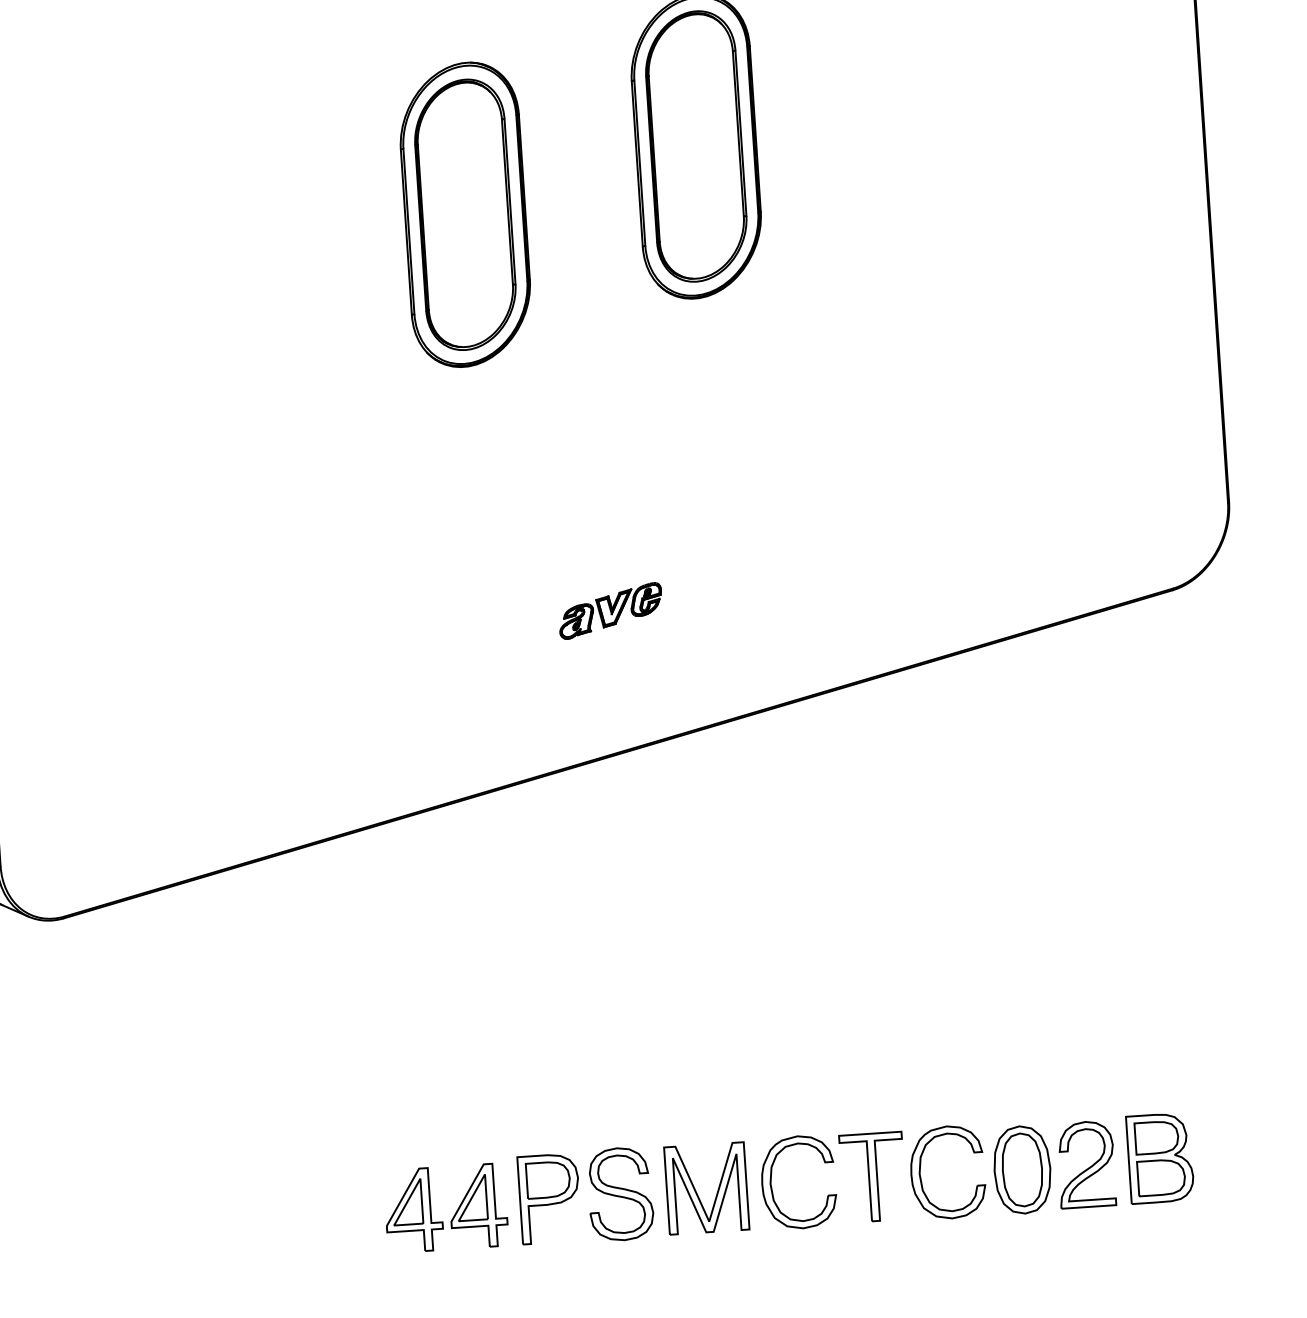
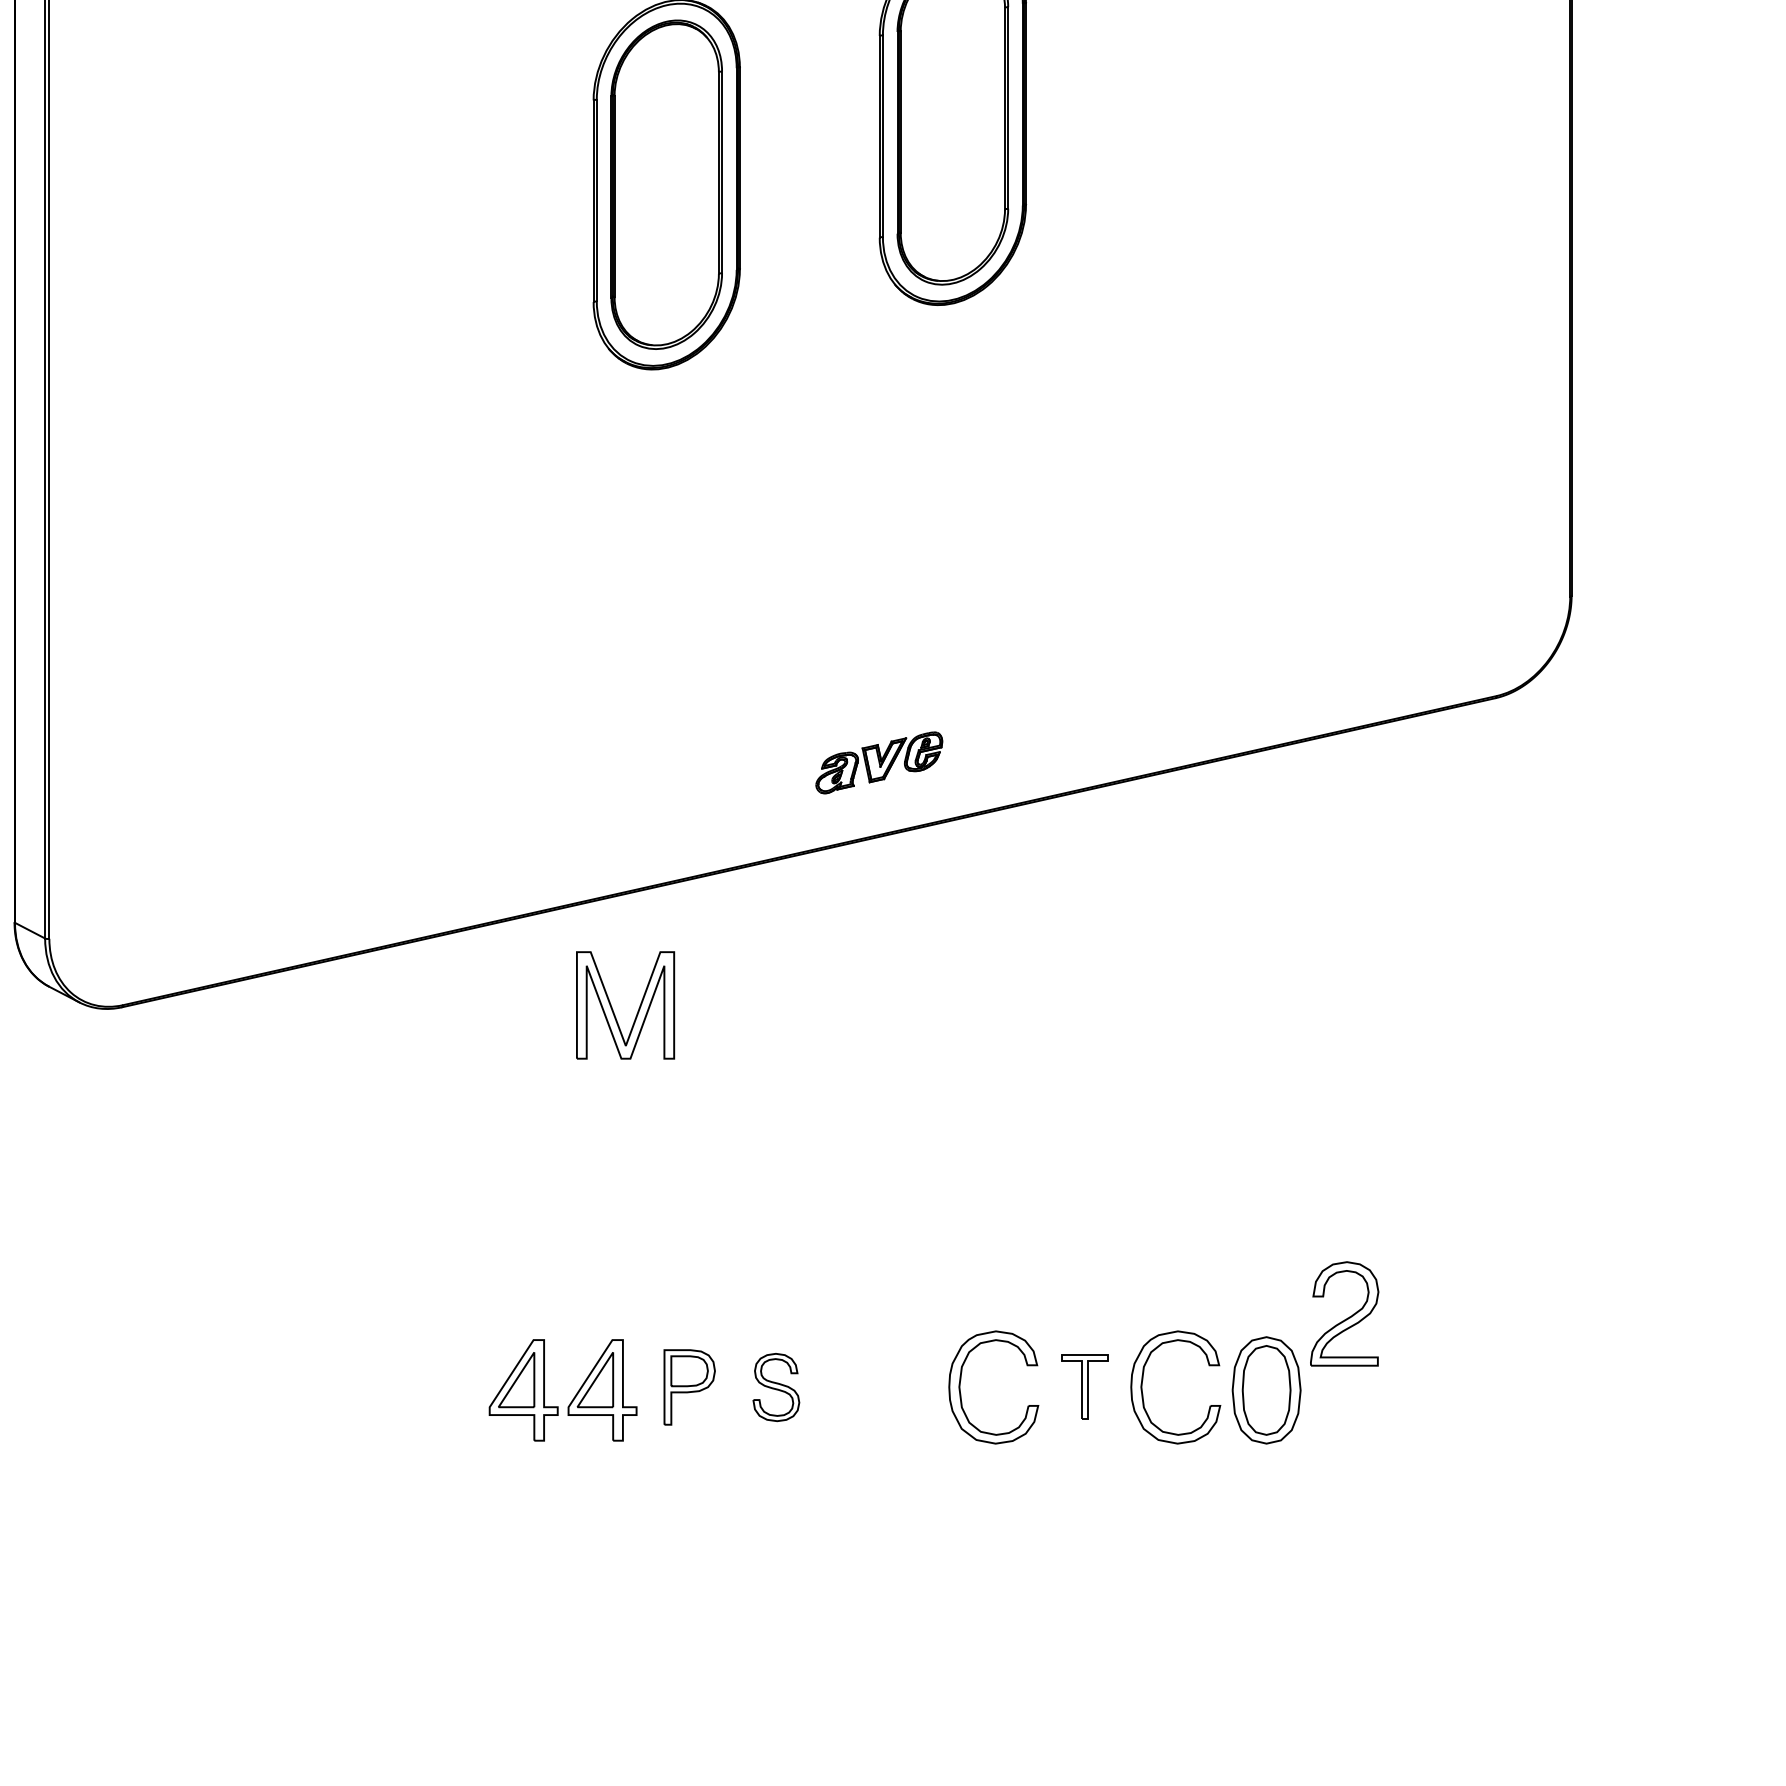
part: (610, 610) -> (879, 762), moved
part: (1159, 1158) -> (1434, 1387), removed
part: (1086, 1164) -> (1344, 1313), moved
part: (873, 1177) -> (1084, 1387), size x0.6
part: (697, 1192) -> (613, 1009), moved
part: (620, 1194) -> (776, 1387), size x0.6
part: (549, 1198) -> (689, 1387), size x0.7

